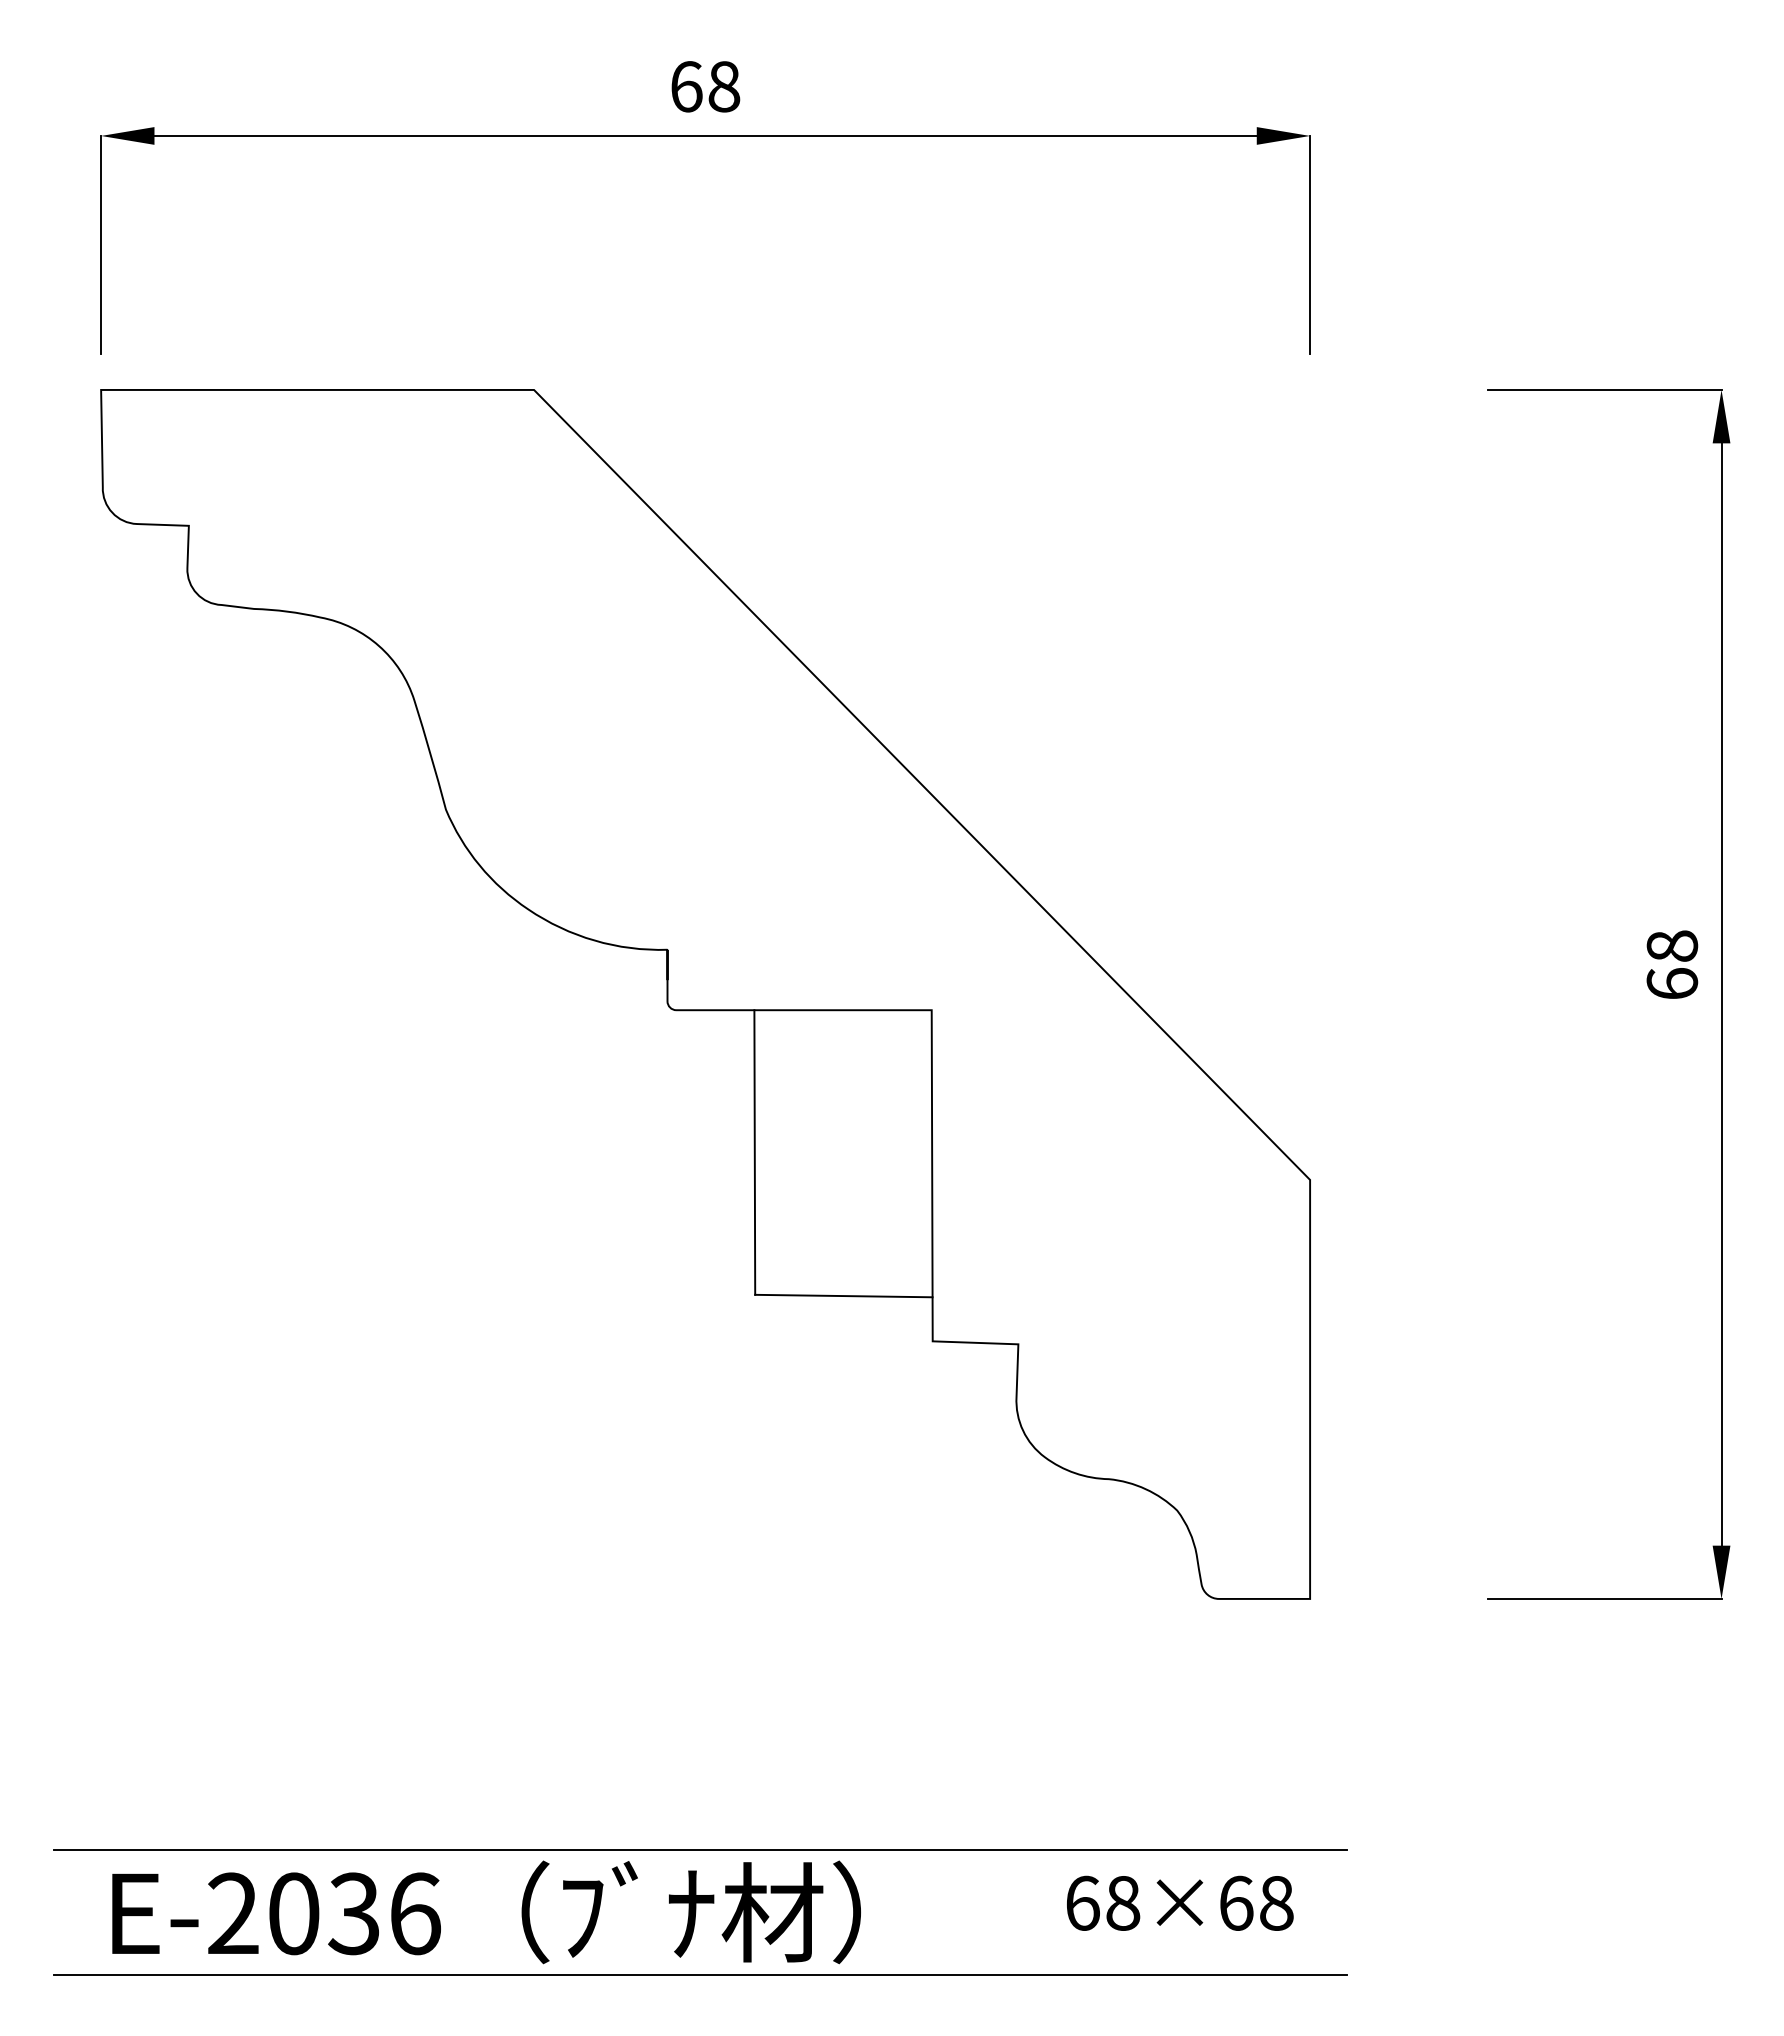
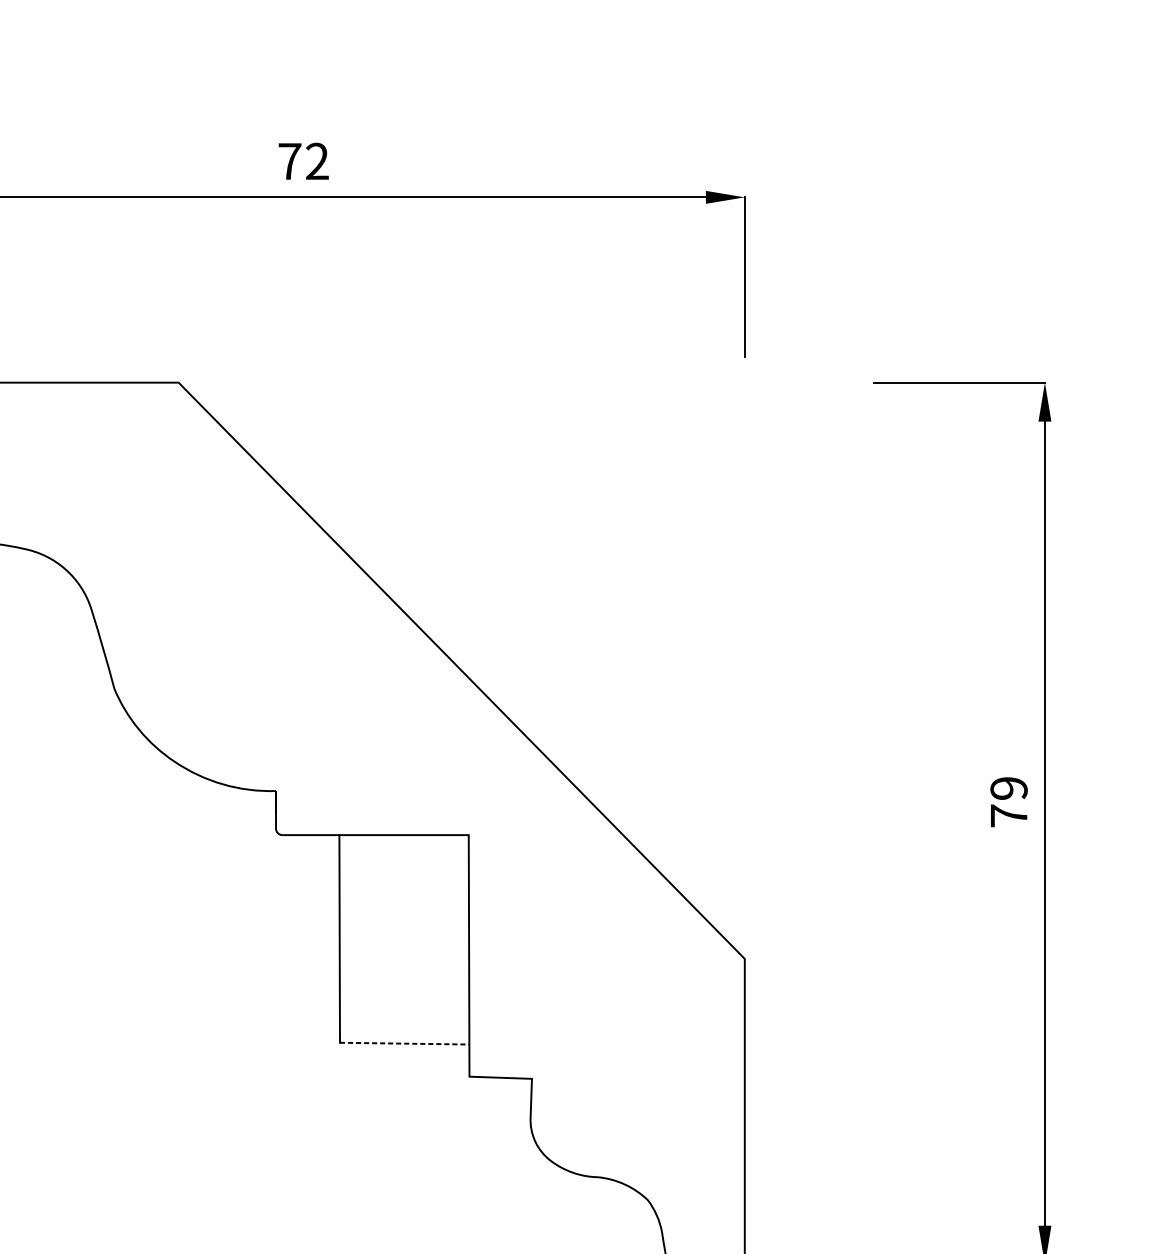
text: (705, 86) -> (303, 161), 68 -> 72
text: (1672, 964) -> (1009, 801), 68 -> 79
line: (843, 1296) -> (404, 1043), solid -> dashed

